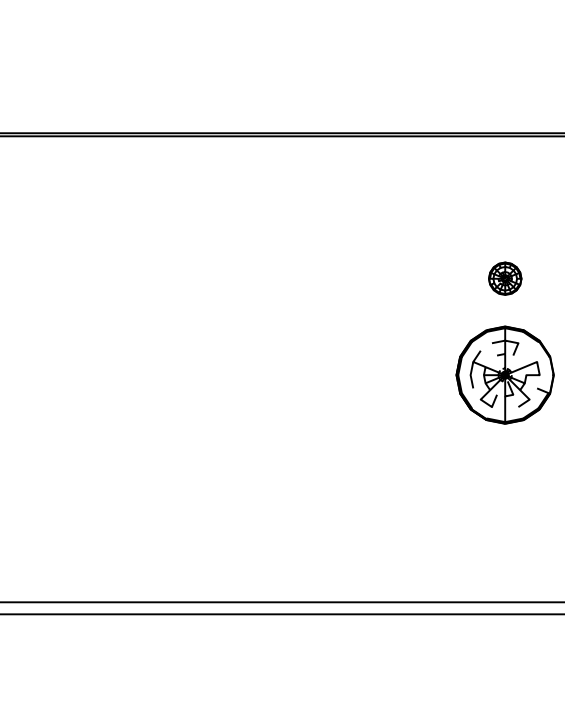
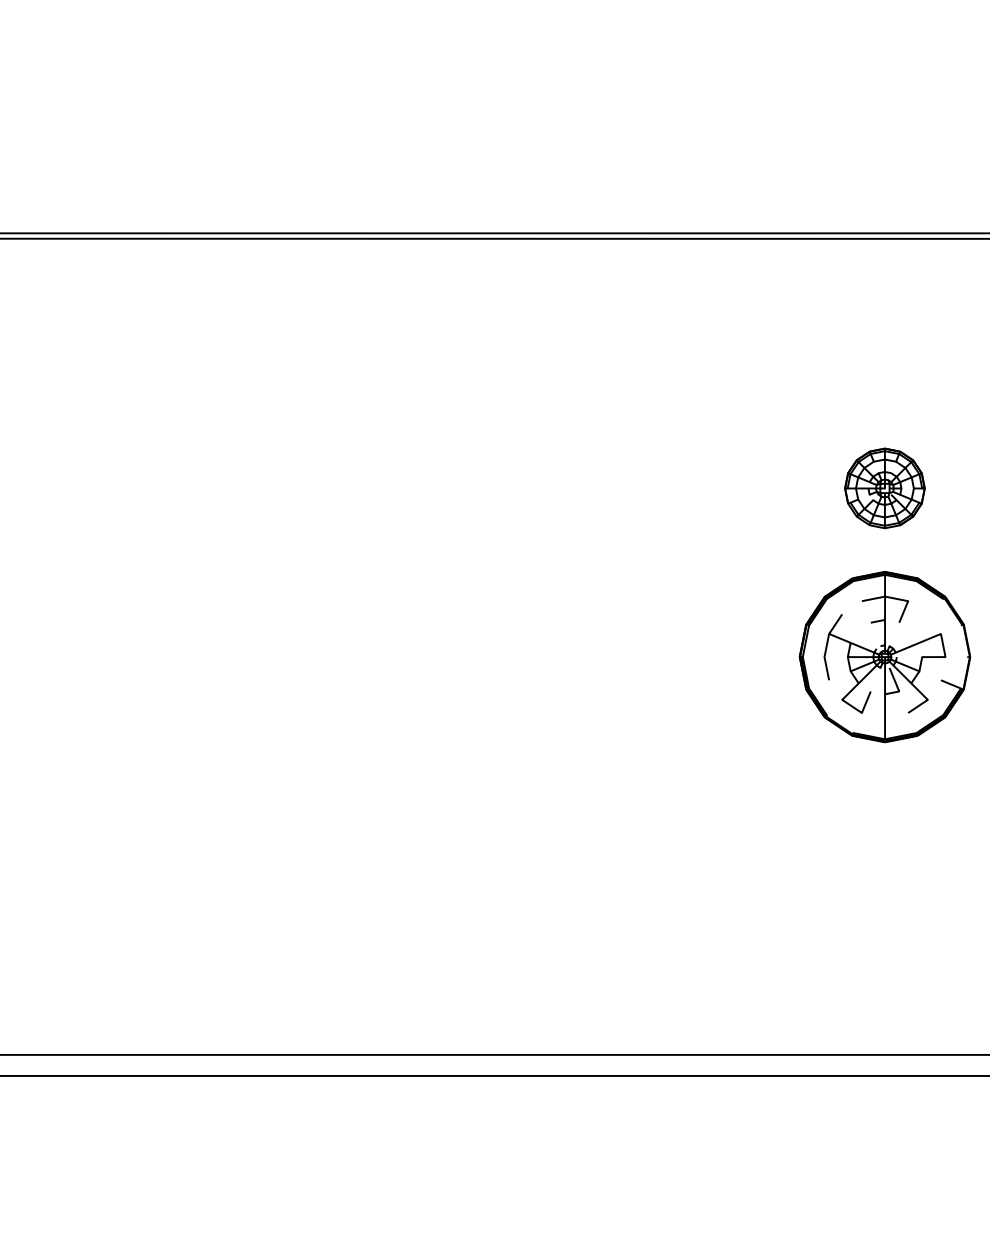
part: (505, 278) -> (885, 487), size x1.4

